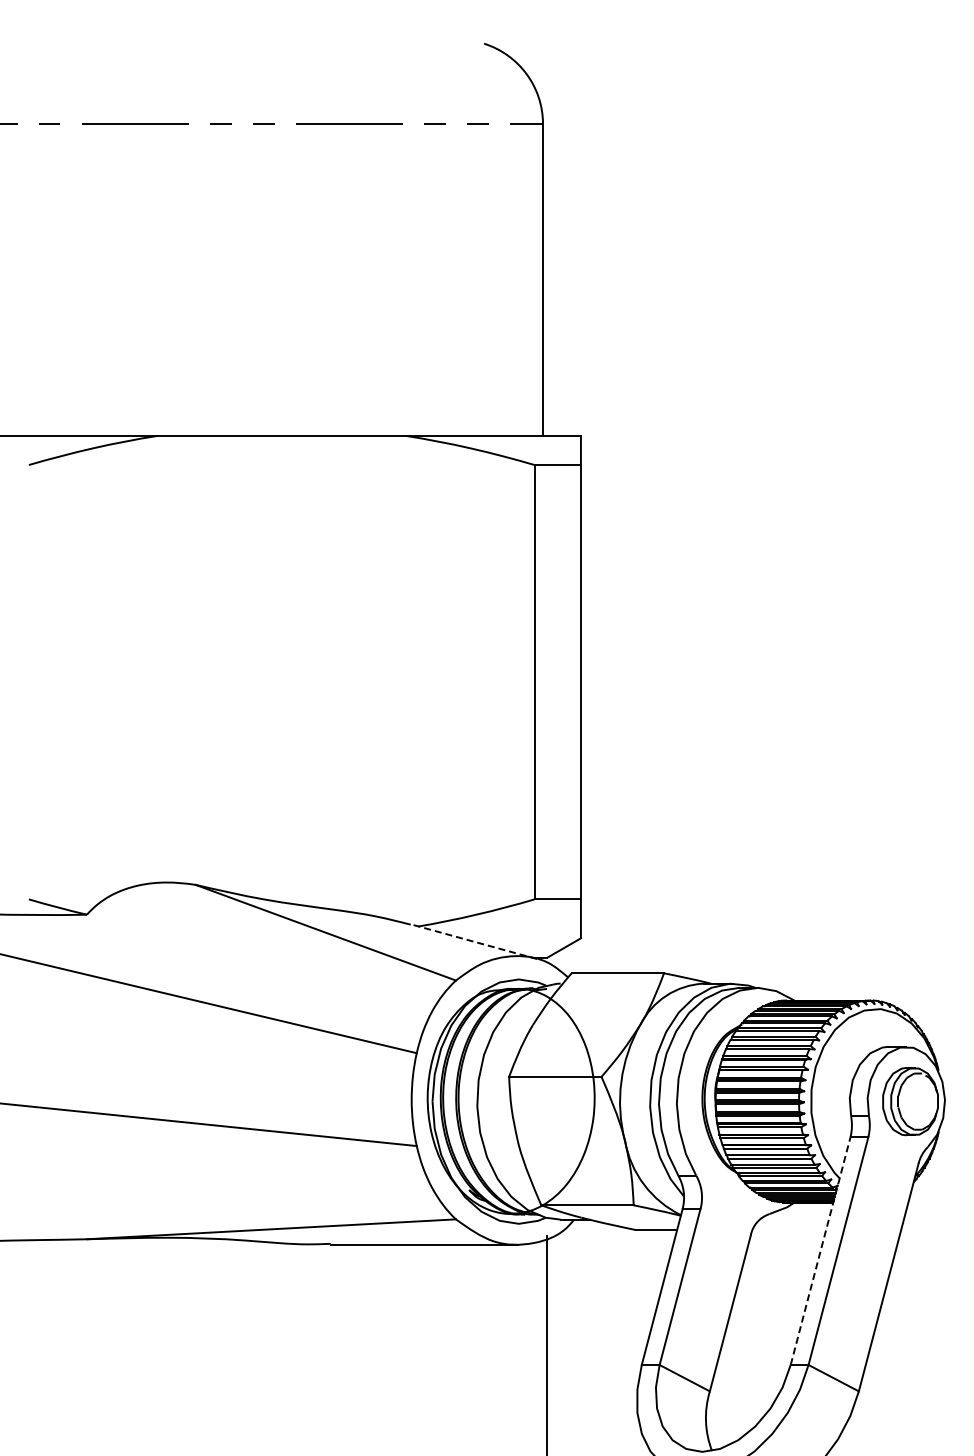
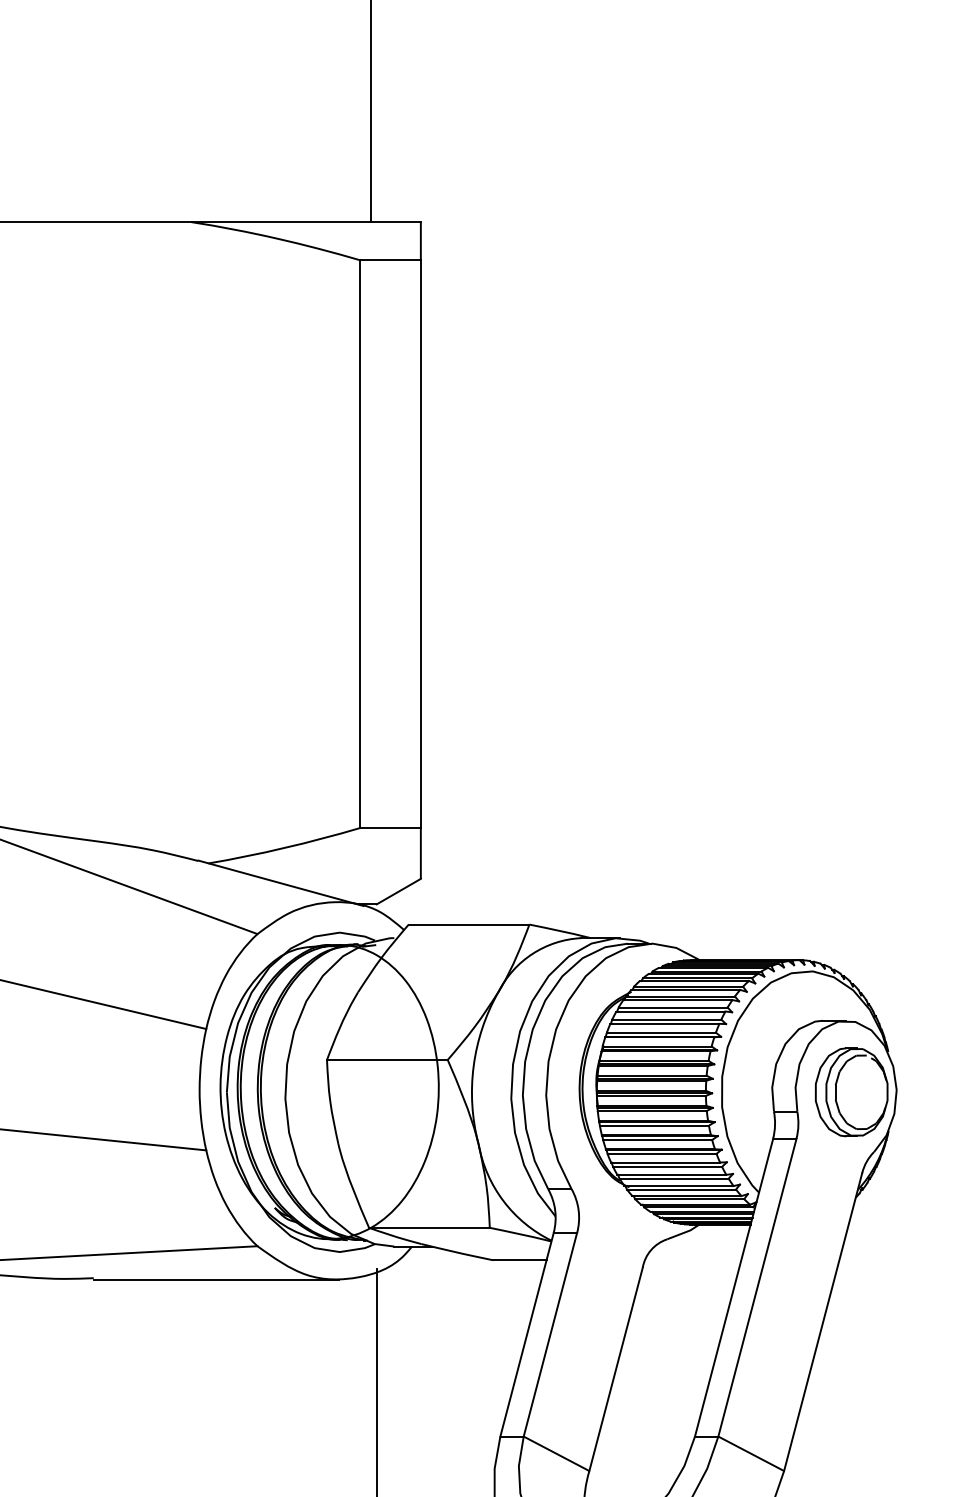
line: (473, 941) -> (280, 883), dashed -> solid
line: (820, 1251) -> (733, 1288), dashed -> solid

